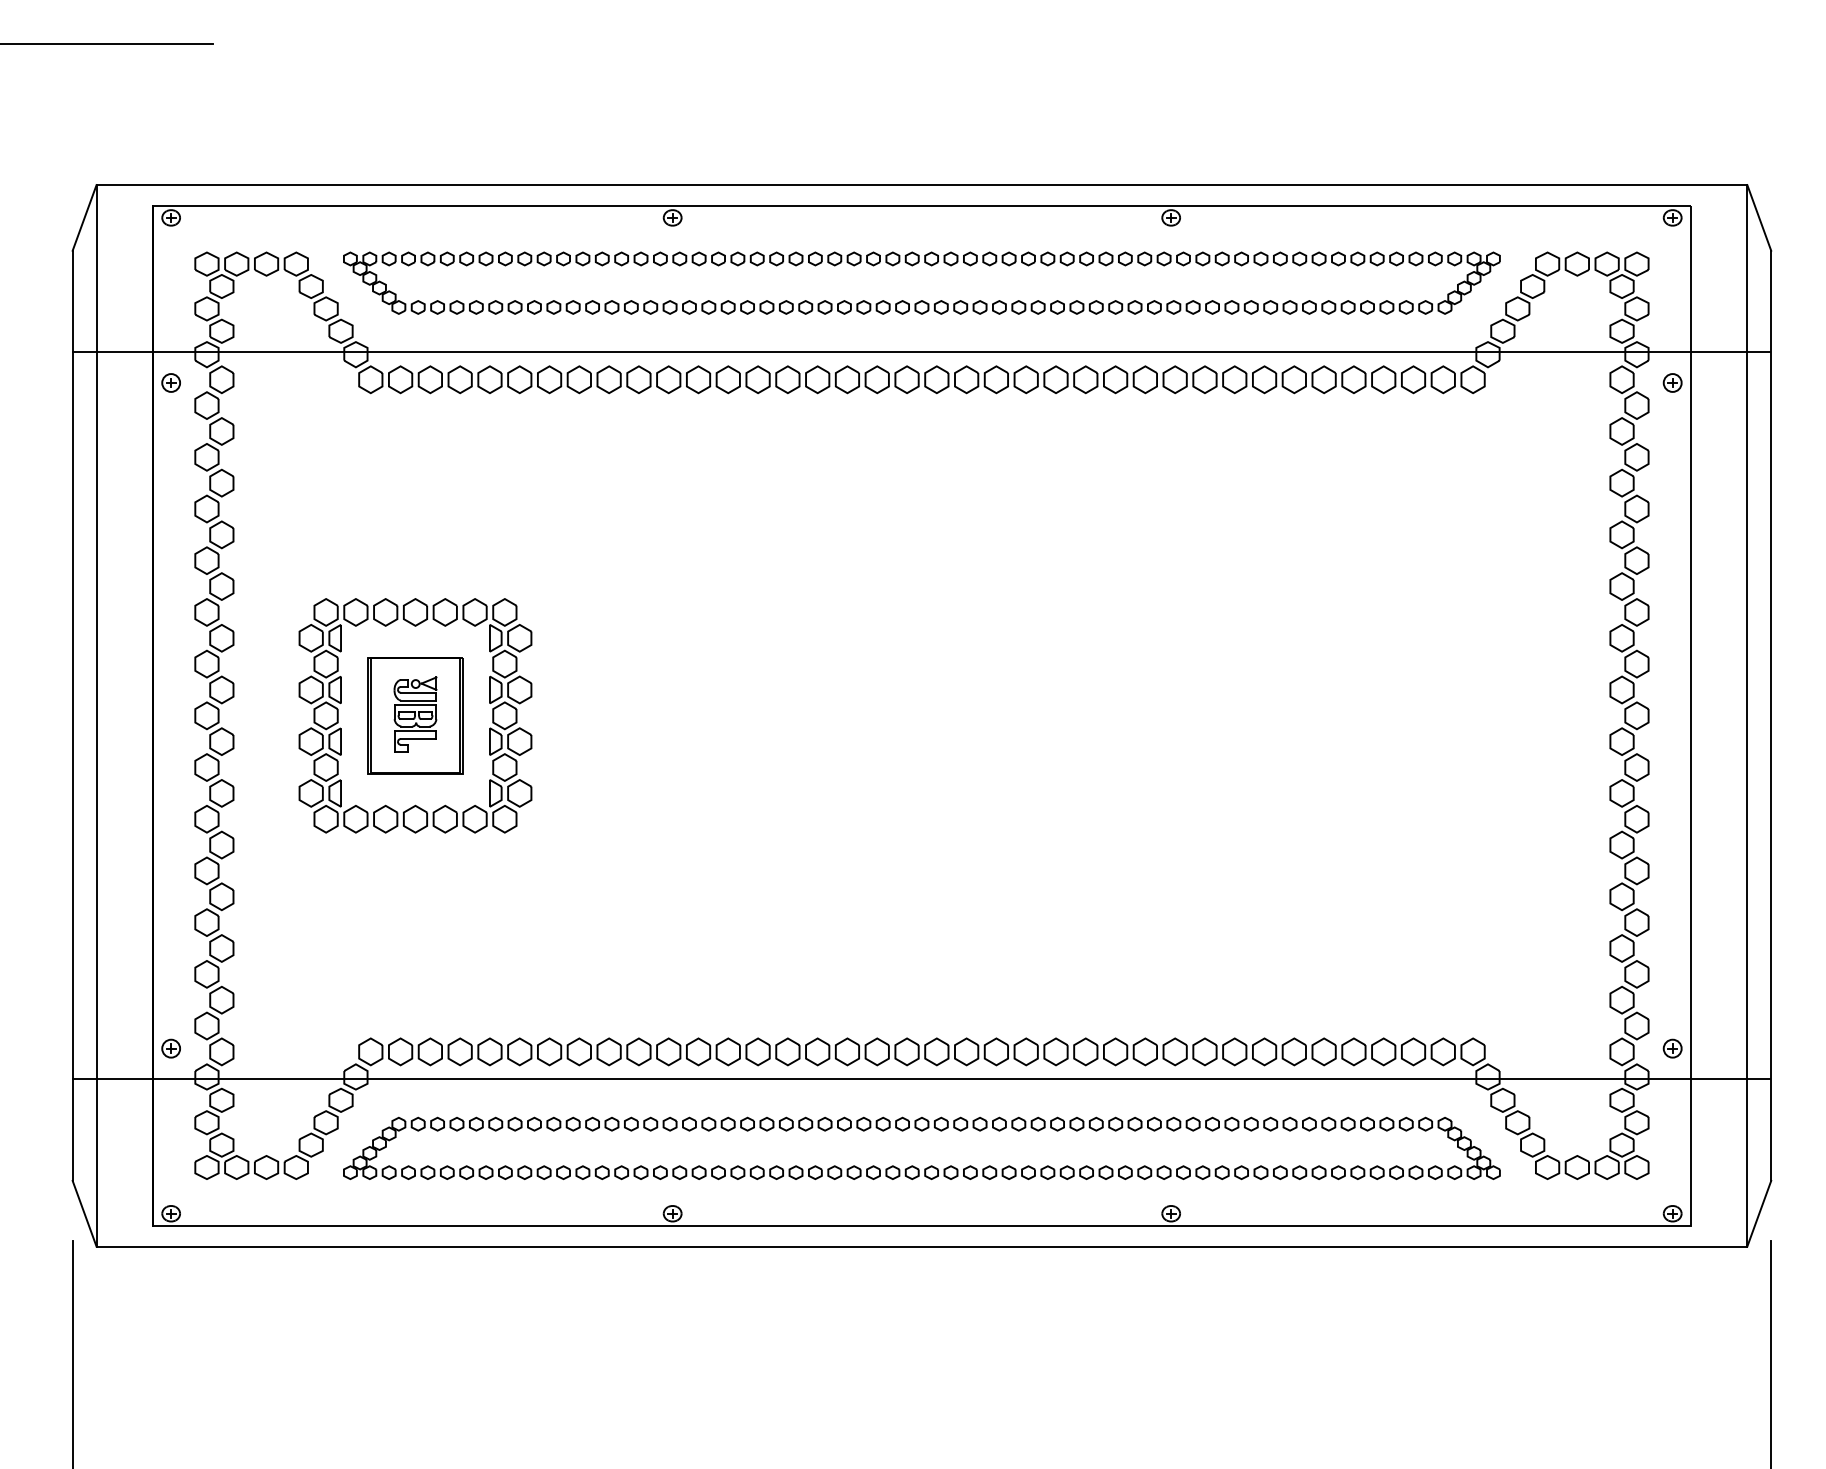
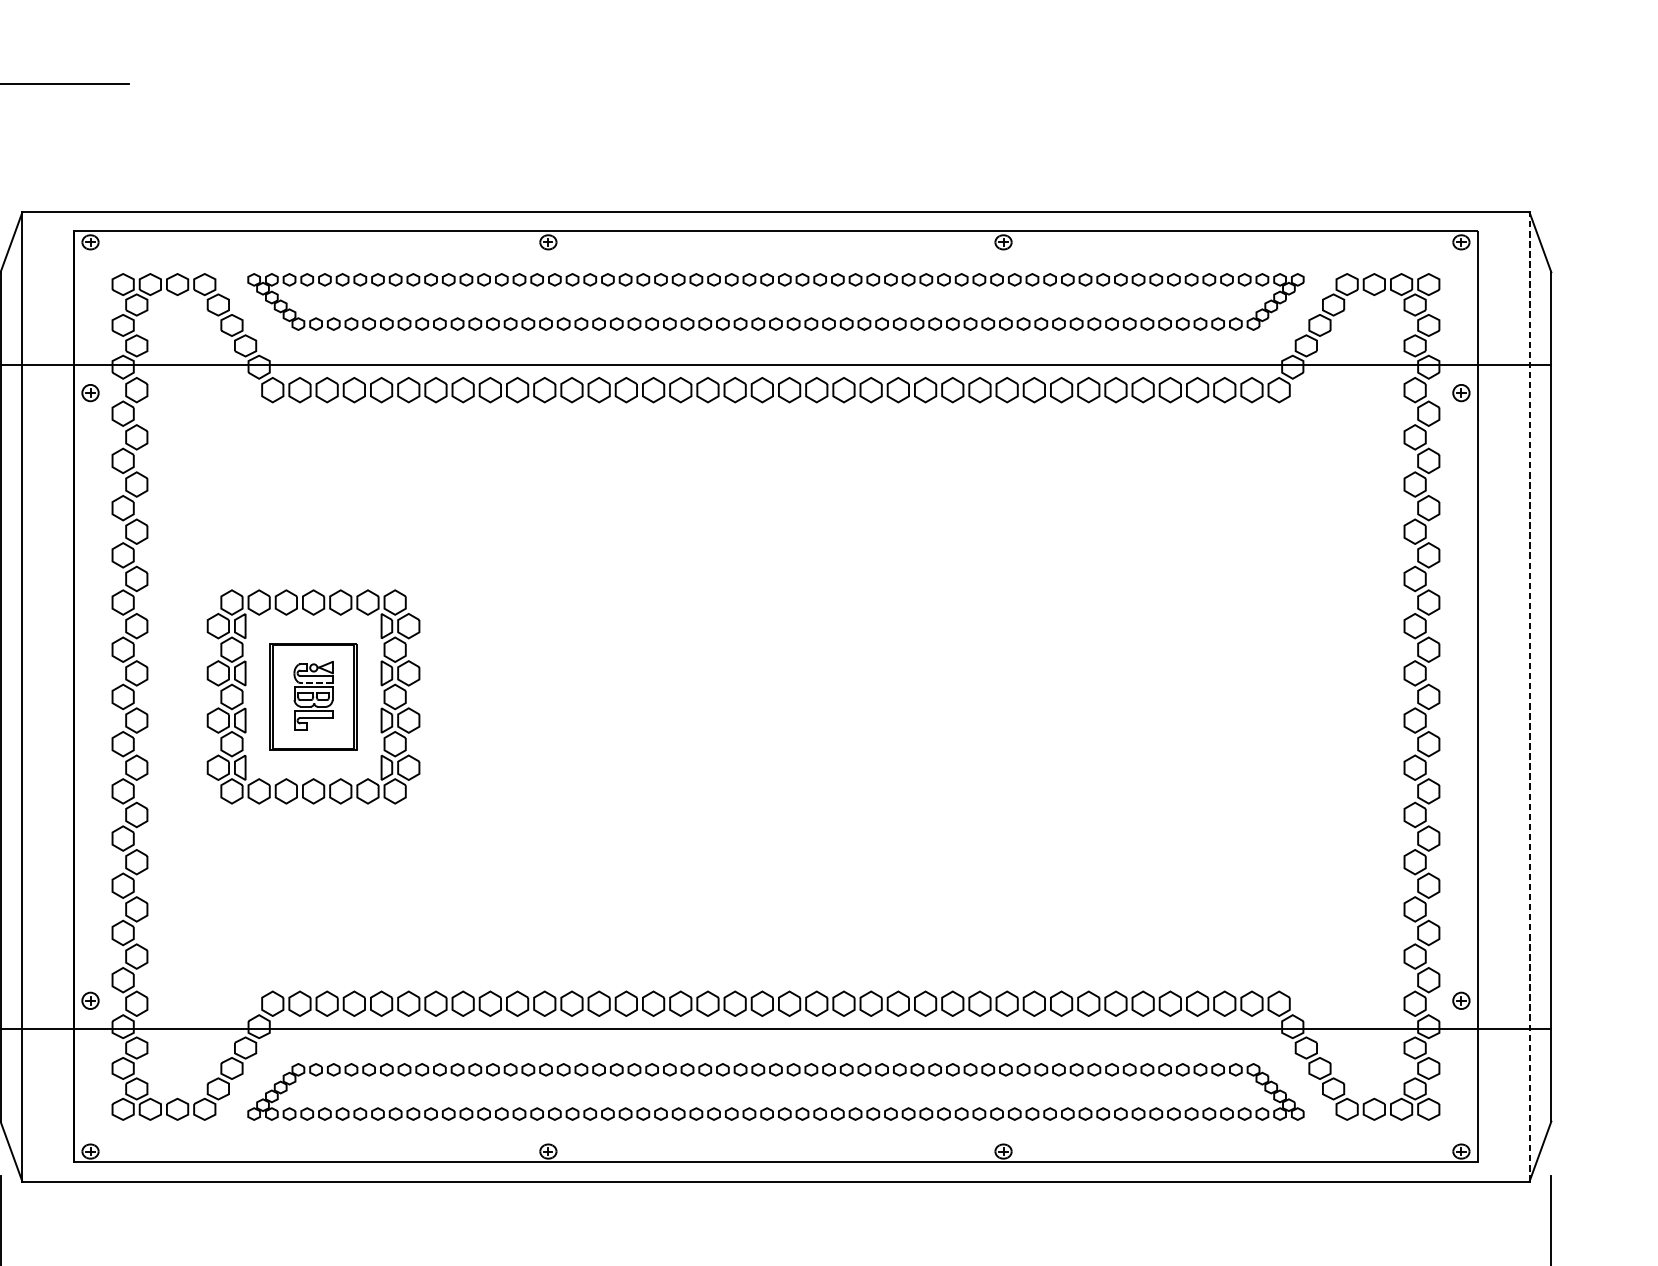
line: (418, 700) -> (316, 682), solid -> dashed
line: (1747, 715) -> (1529, 696), solid -> dashed

